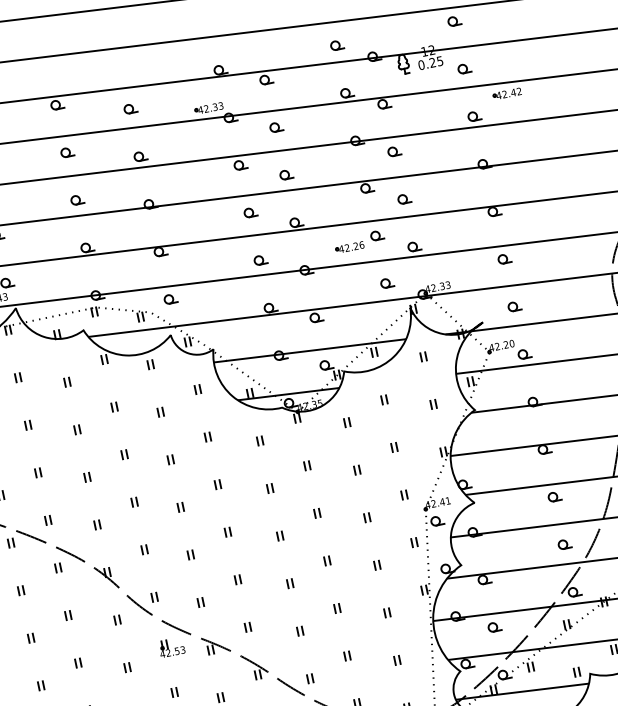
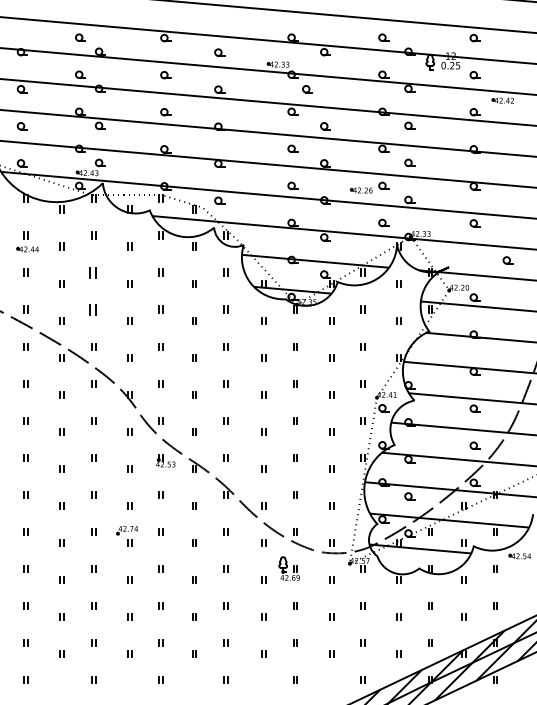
part: (276, 127) -> (307, 89), moved
part: (513, 306) -> (507, 260), moved
part: (28, 425) -> (93, 272), size x1.6
part: (38, 472) -> (93, 309), size x1.6

